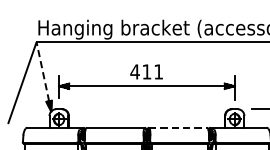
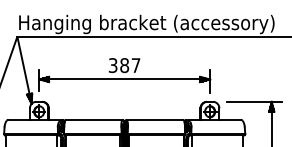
line: (42, 70) -> (23, 64), dashed -> solid
text: (146, 71) -> (124, 65), 411 -> 387
line: (178, 127) -> (155, 119), dashed -> solid

